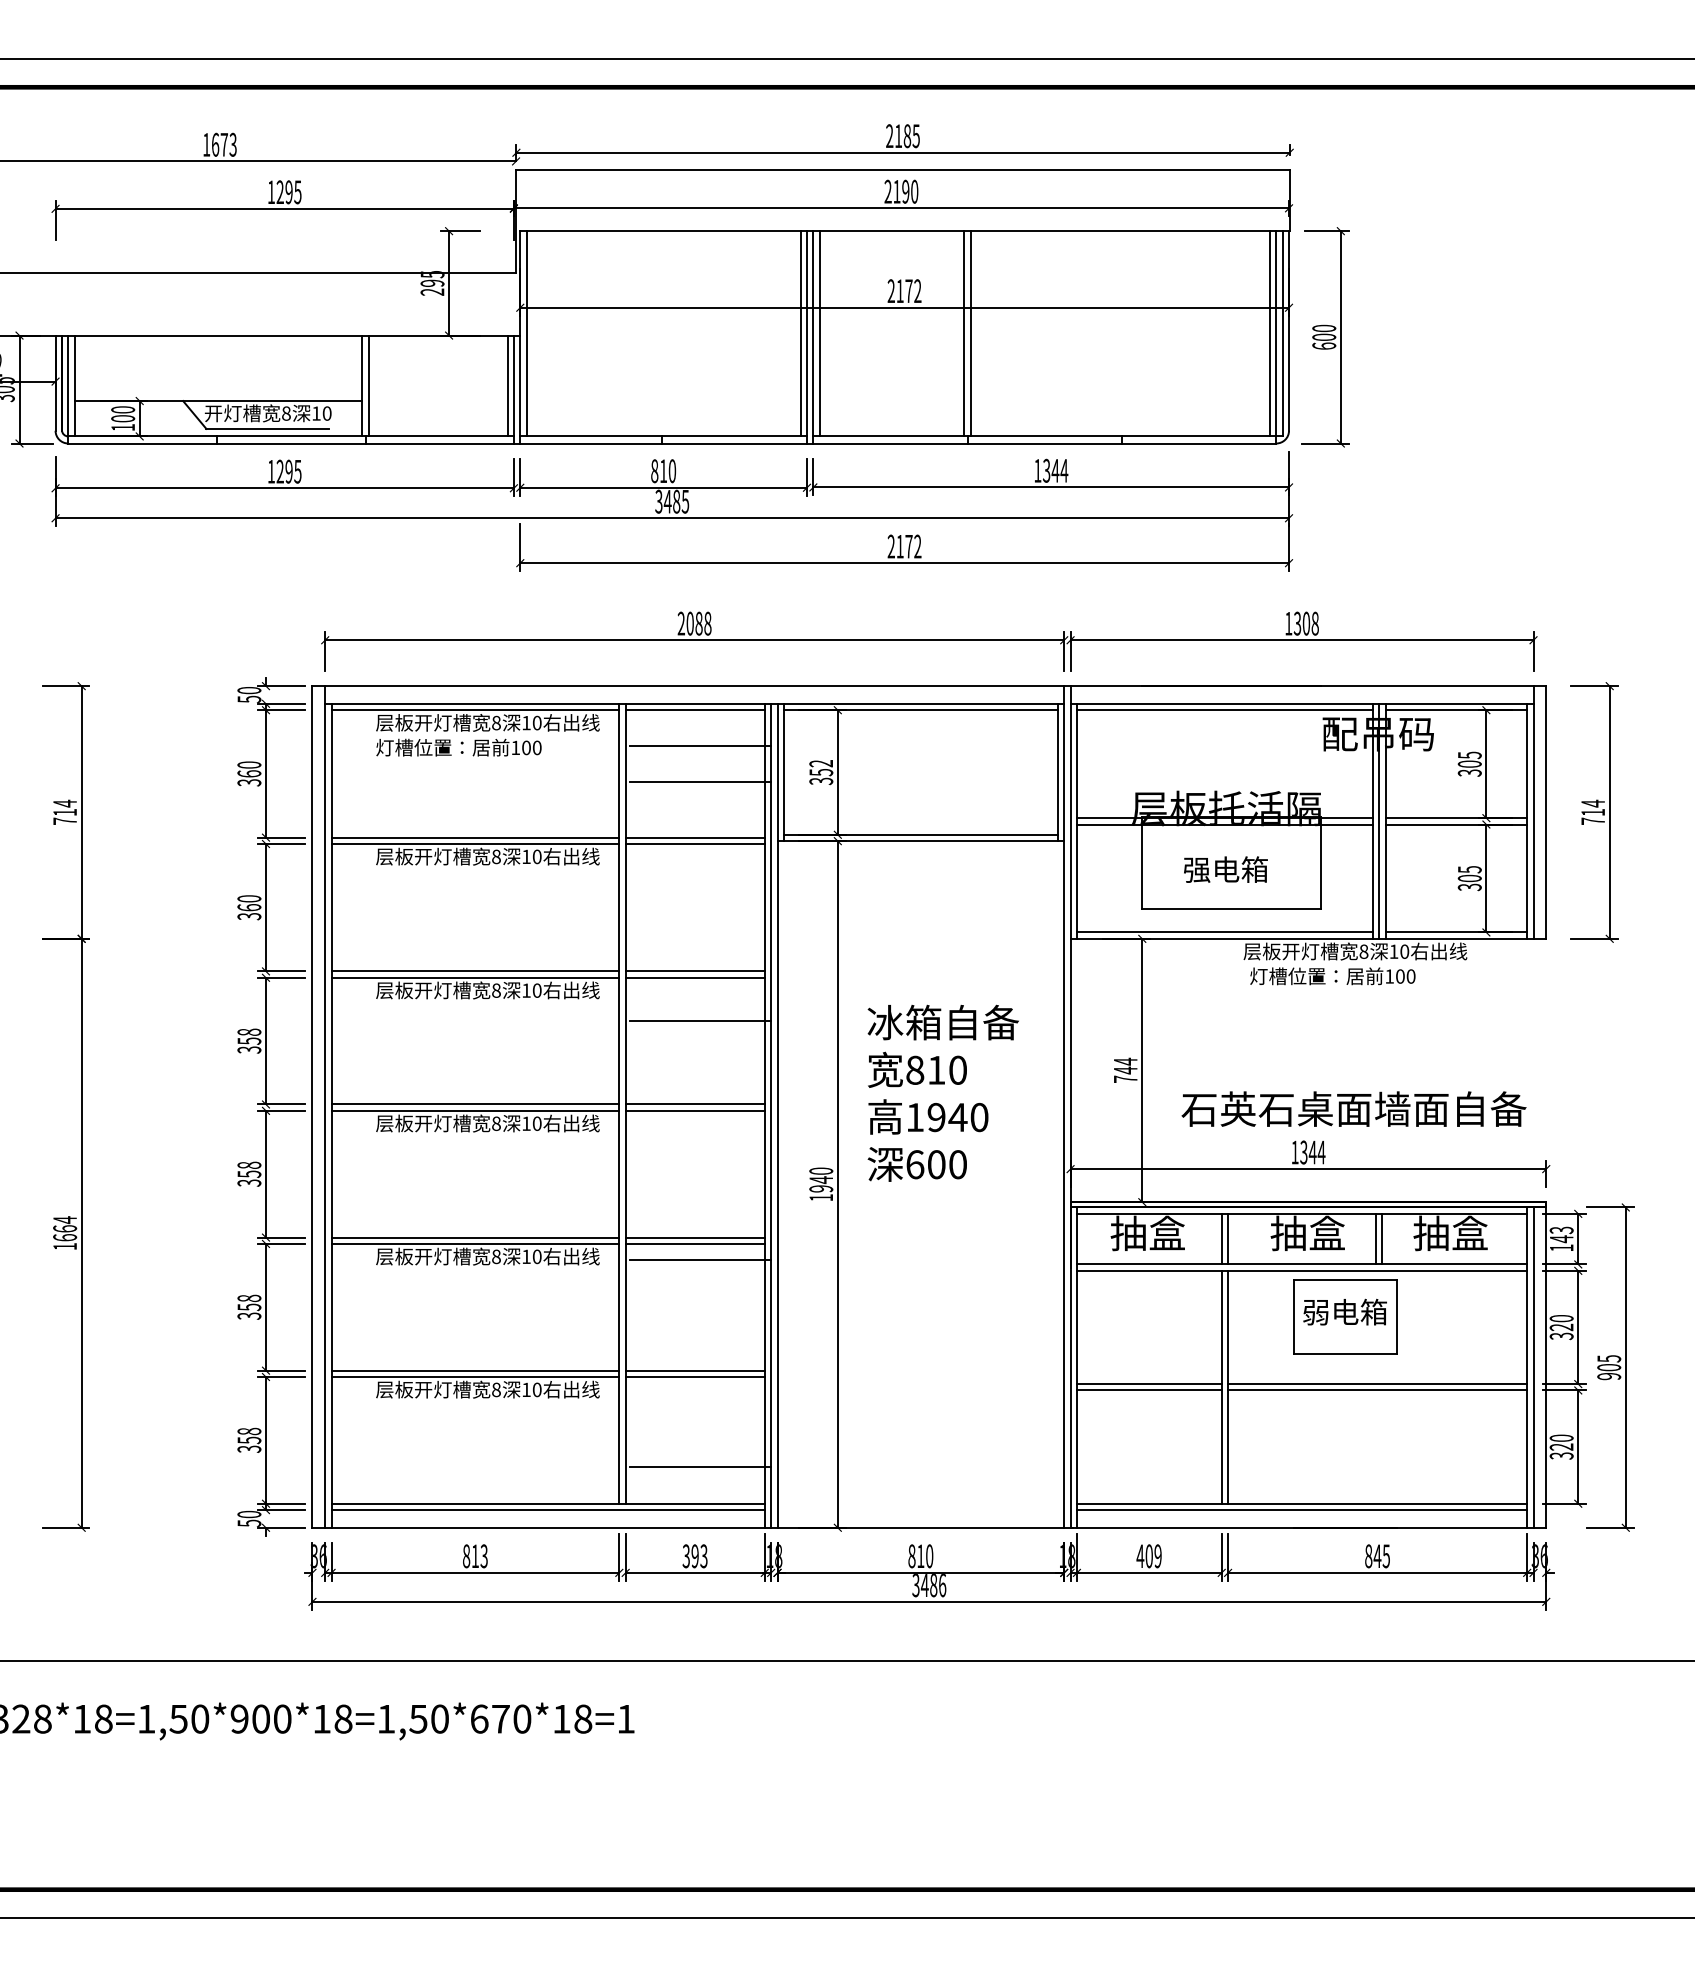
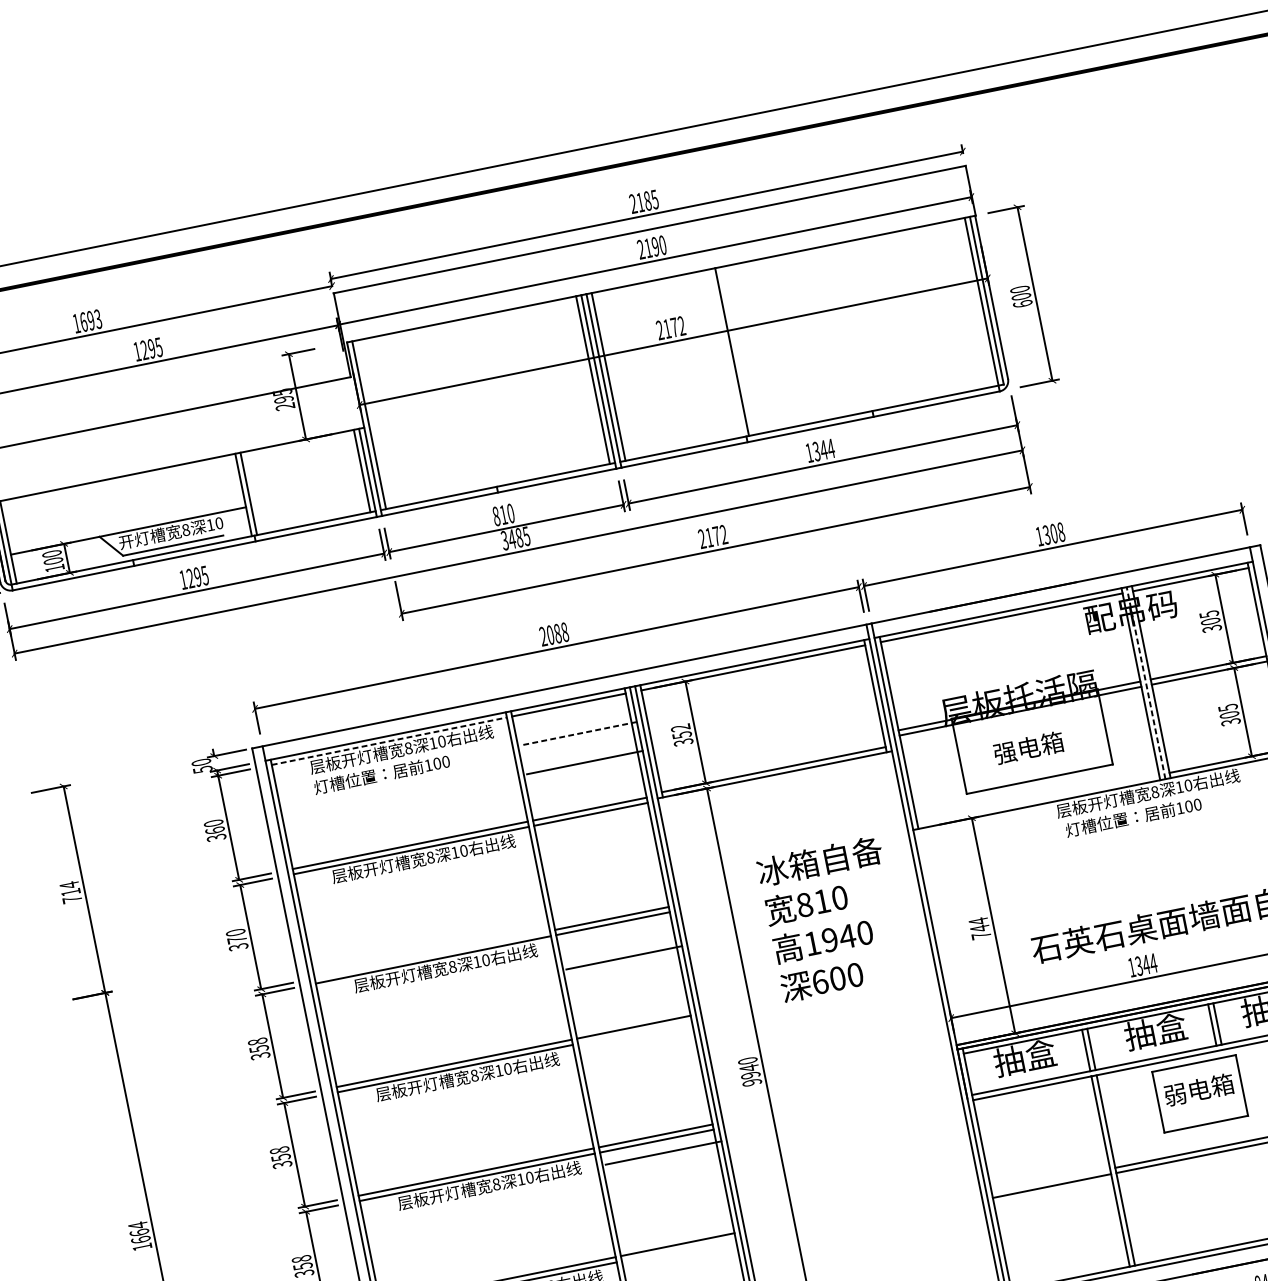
text: (223, 144) -> (90, 320), 1673 -> 1693
line: (964, 333) -> (726, 352), removed
line: (1269, 333) -> (976, 302), removed
line: (475, 710) -> (389, 741), solid -> dashed
line: (700, 746) -> (579, 733), solid -> dashed
line: (1379, 821) -> (1146, 683), solid -> dashed
text: (249, 907) -> (237, 939), 360 -> 370
line: (1224, 932) -> (1037, 799), removed
line: (475, 971) -> (432, 954), removed
text: (942, 1092) -> (830, 918), moved
line: (694, 1110) -> (634, 1032), removed
text: (821, 1197) -> (752, 1082), 1940 -> 9940
line: (694, 1377) -> (678, 1250), removed
line: (1148, 1384) -> (1050, 1181), removed

